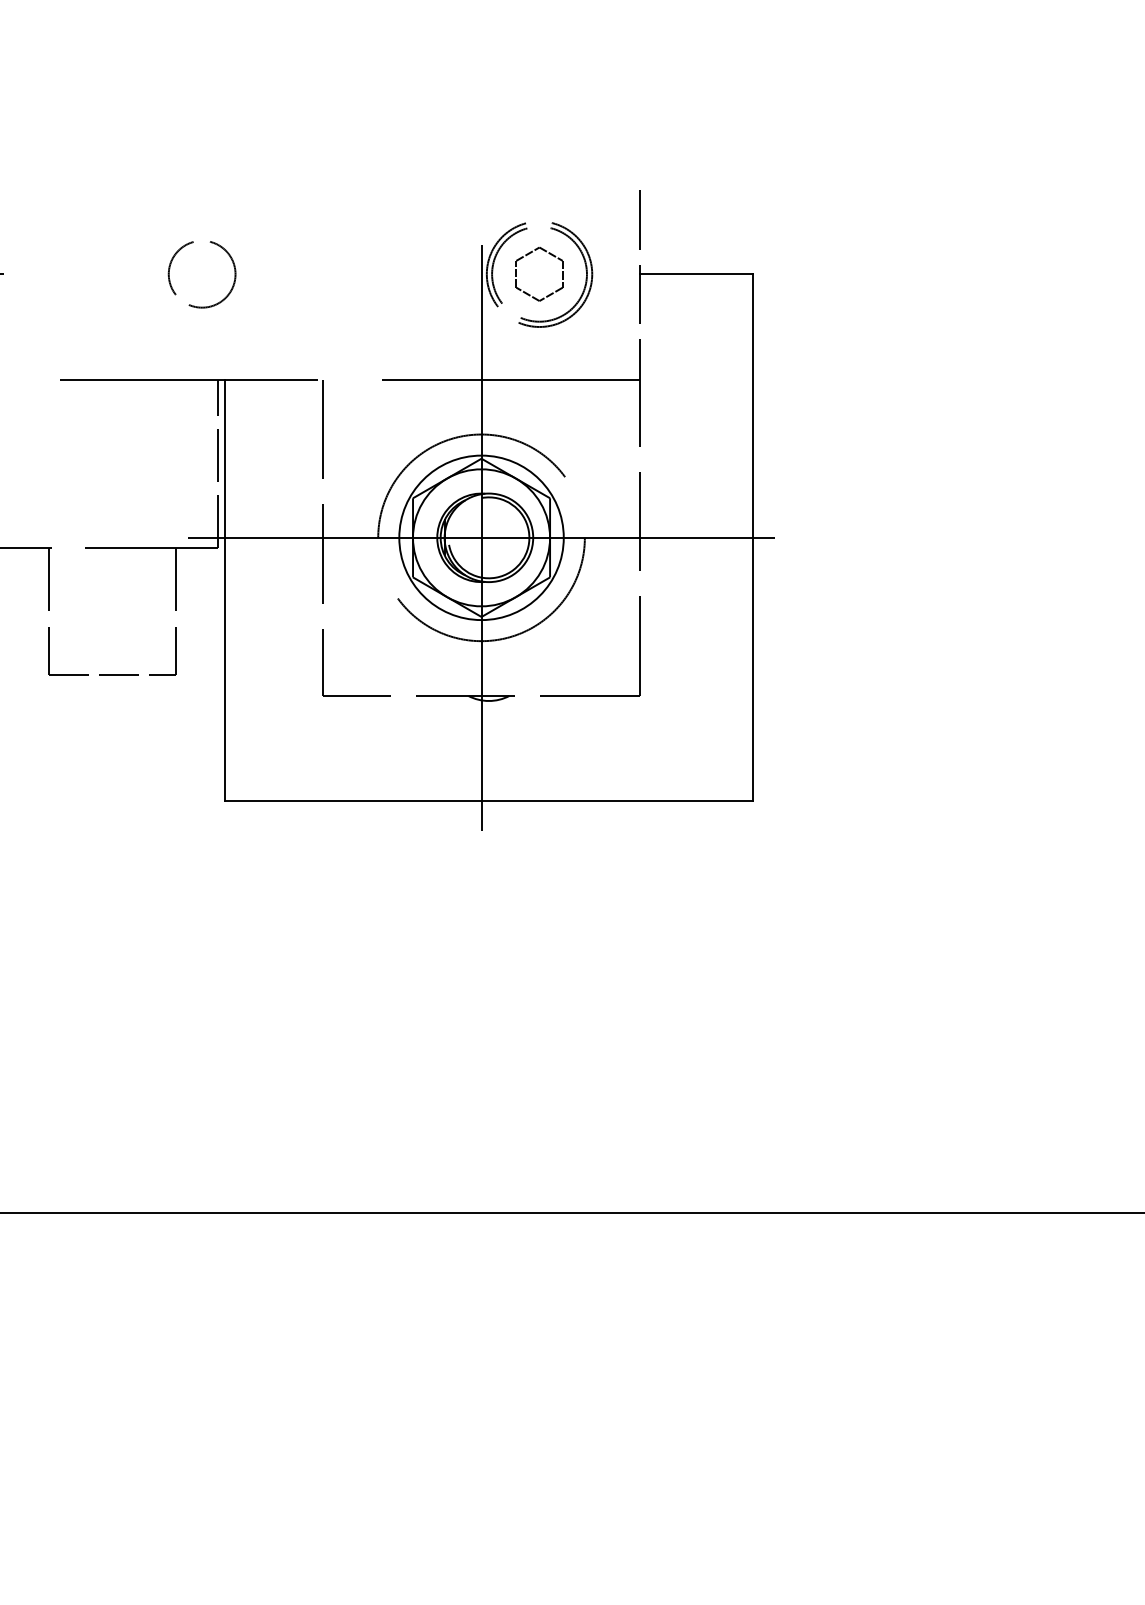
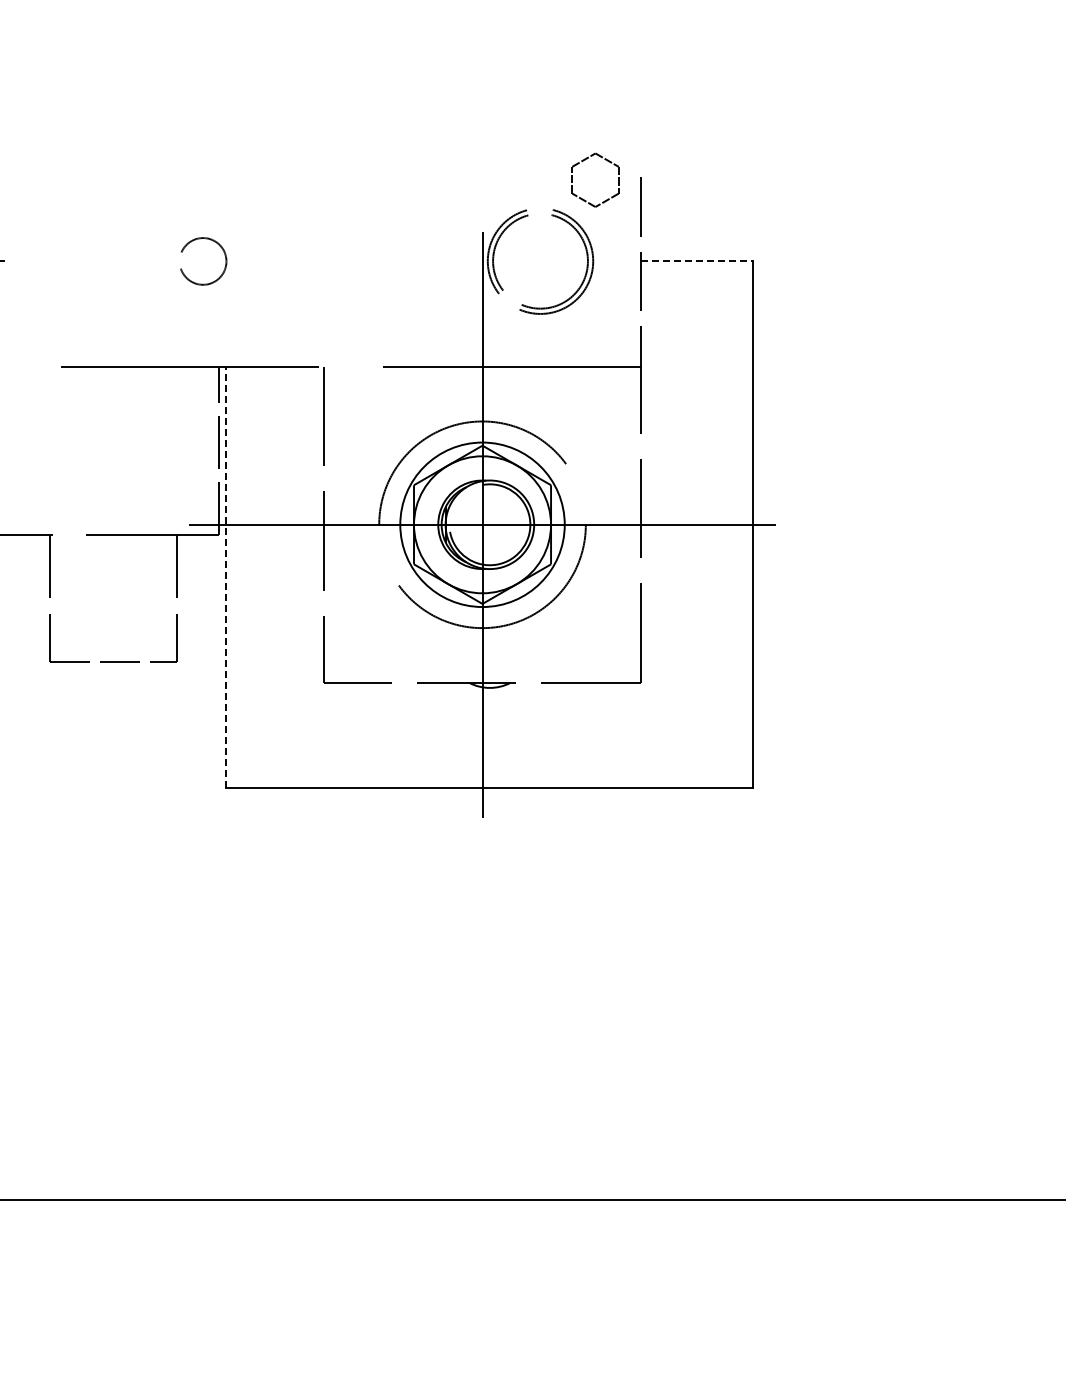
circle: (201, 274) -> (202, 261), size x0.7
line: (696, 274) -> (697, 261), solid -> dashed
part: (530, 294) -> (586, 200), moved
line: (225, 590) -> (226, 577), solid -> dashed

